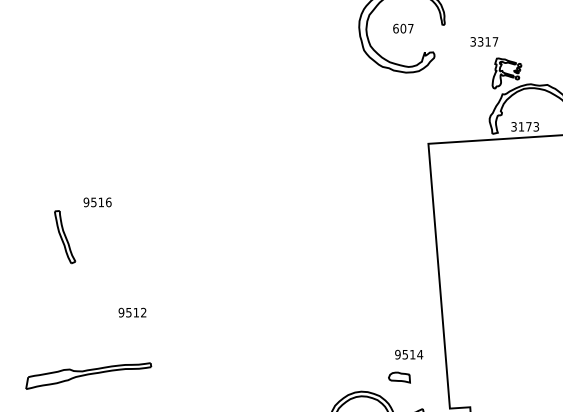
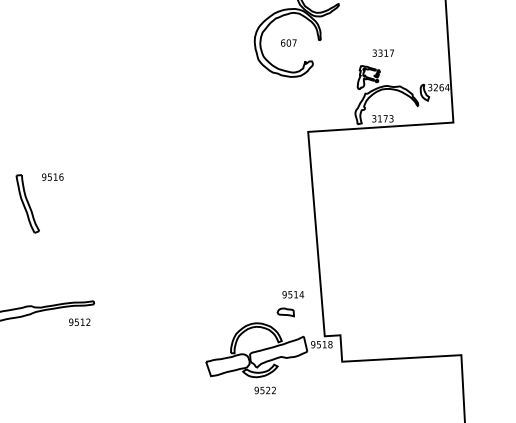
text: (483, 40) -> (382, 52), moved
part: (64, 236) -> (27, 203), size x1.43
text: (132, 311) -> (79, 321), moved

